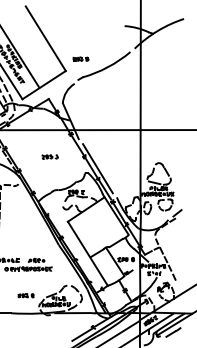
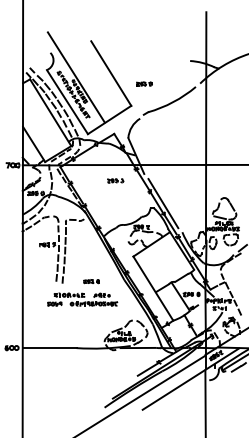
part: (81, 58) -> (144, 83), moved
part: (50, 156) -> (115, 180), moved
part: (26, 295) -> (91, 281), moved

